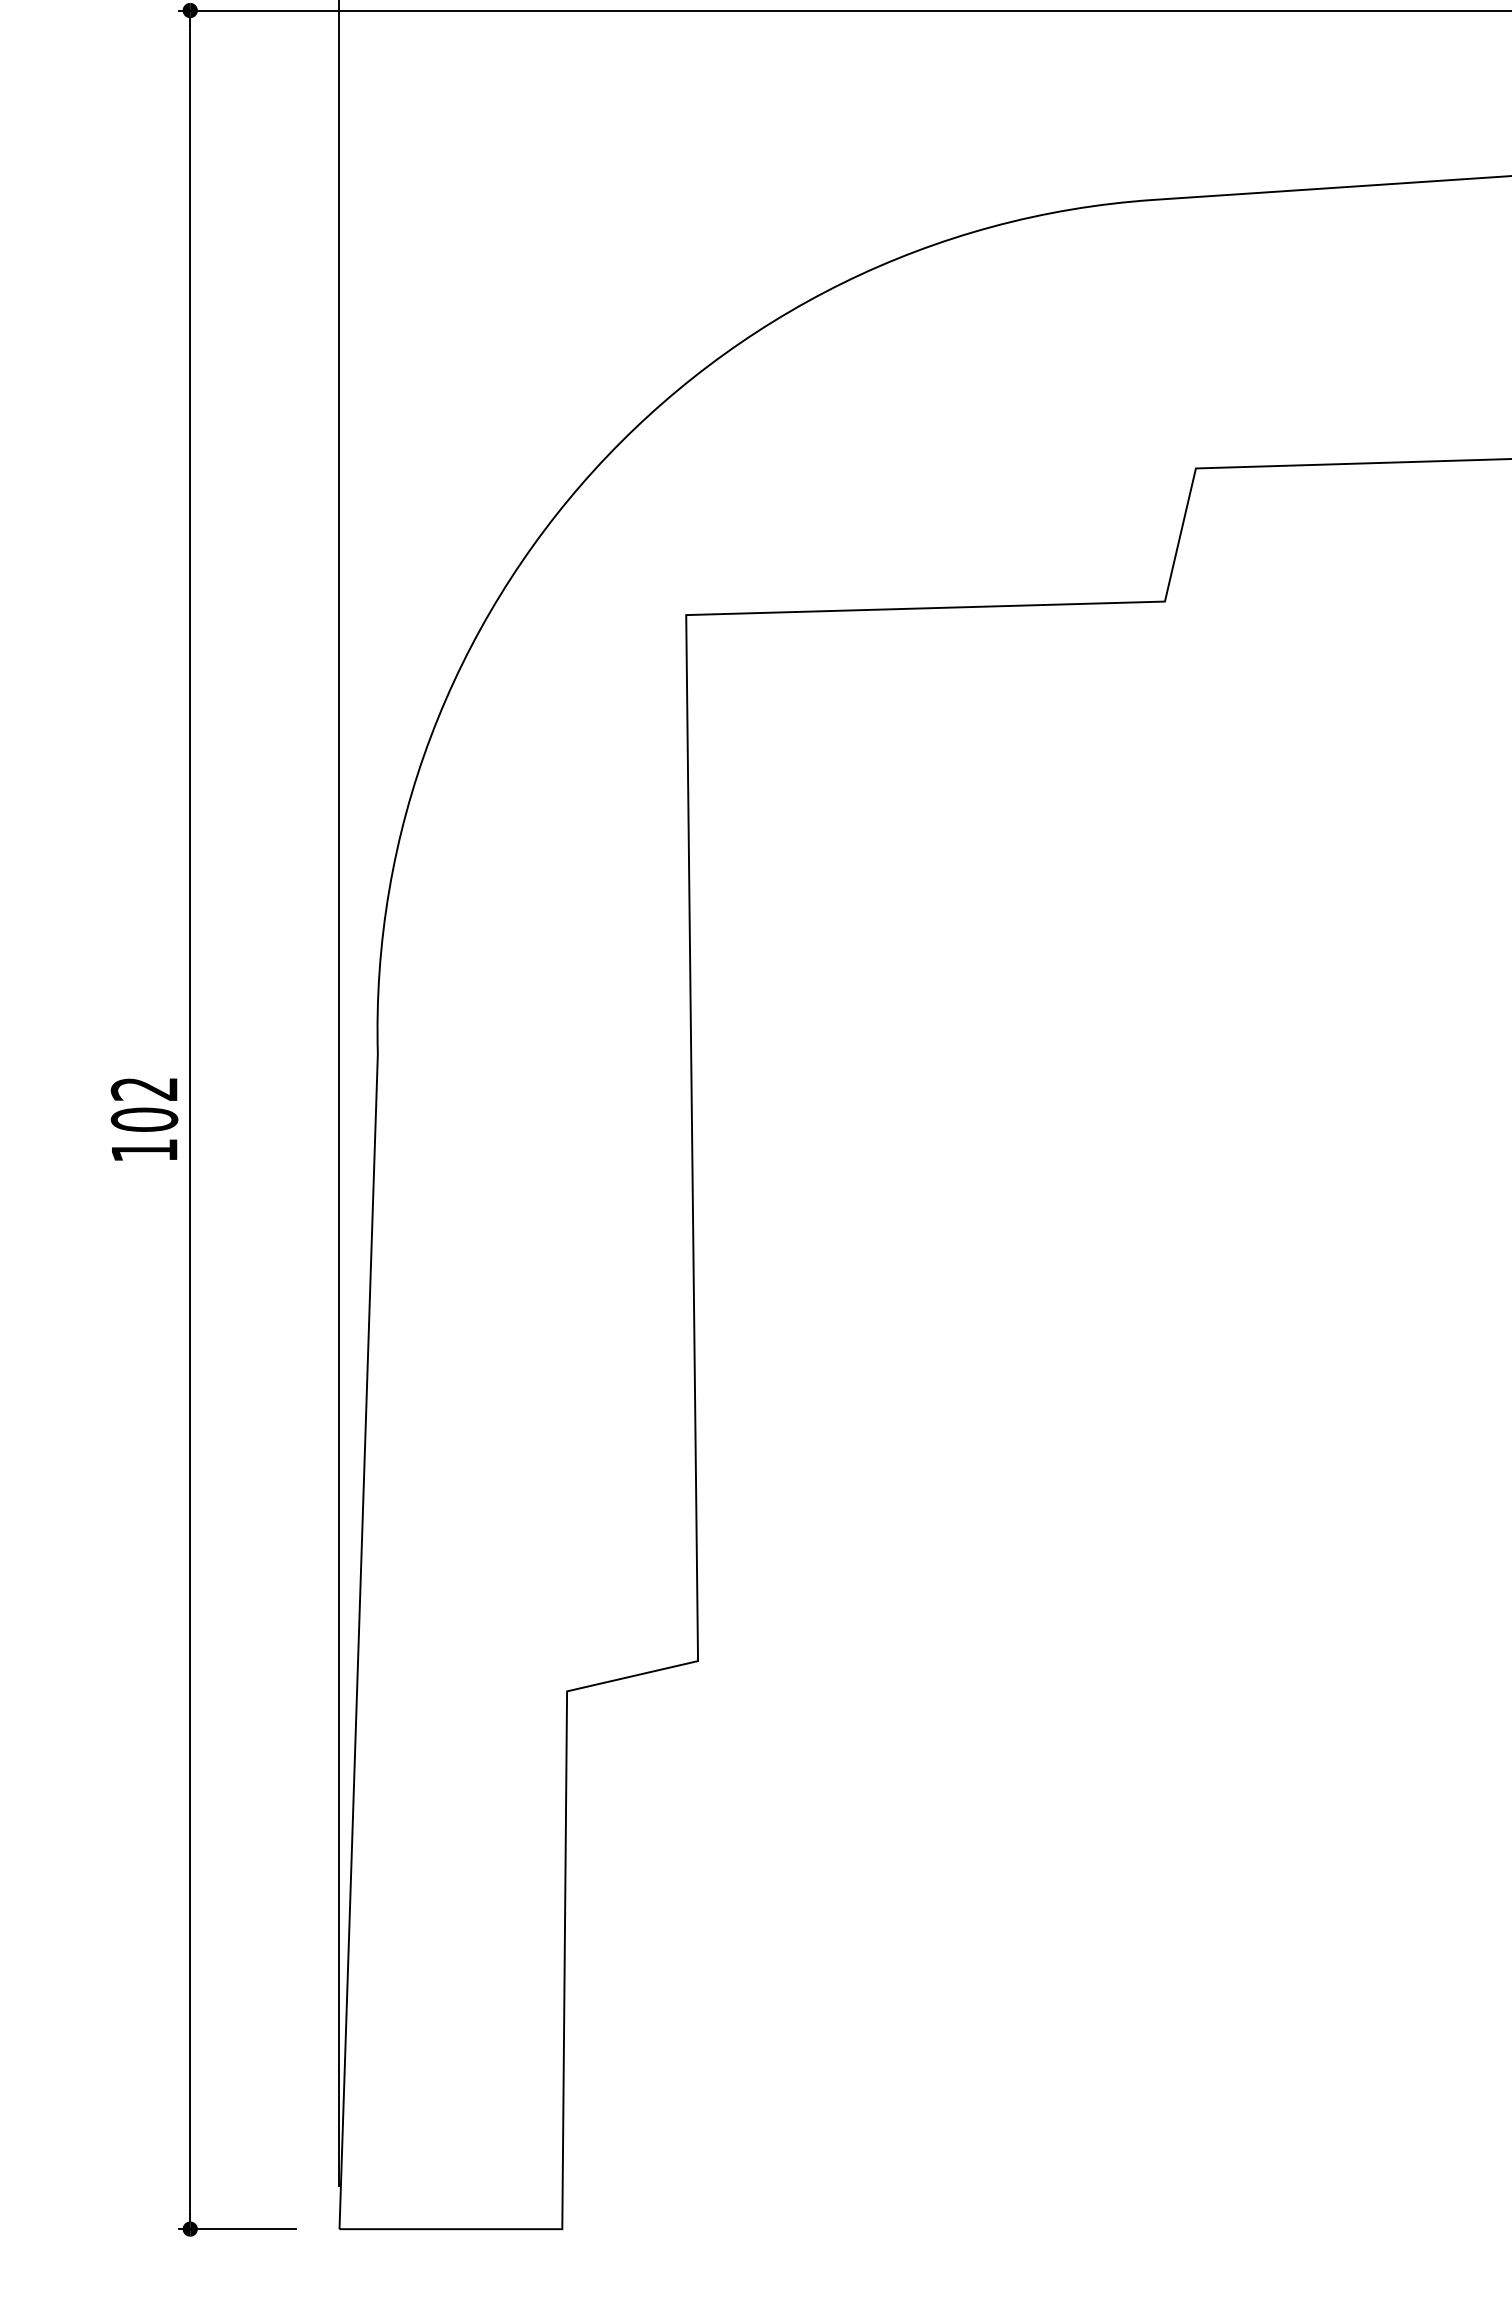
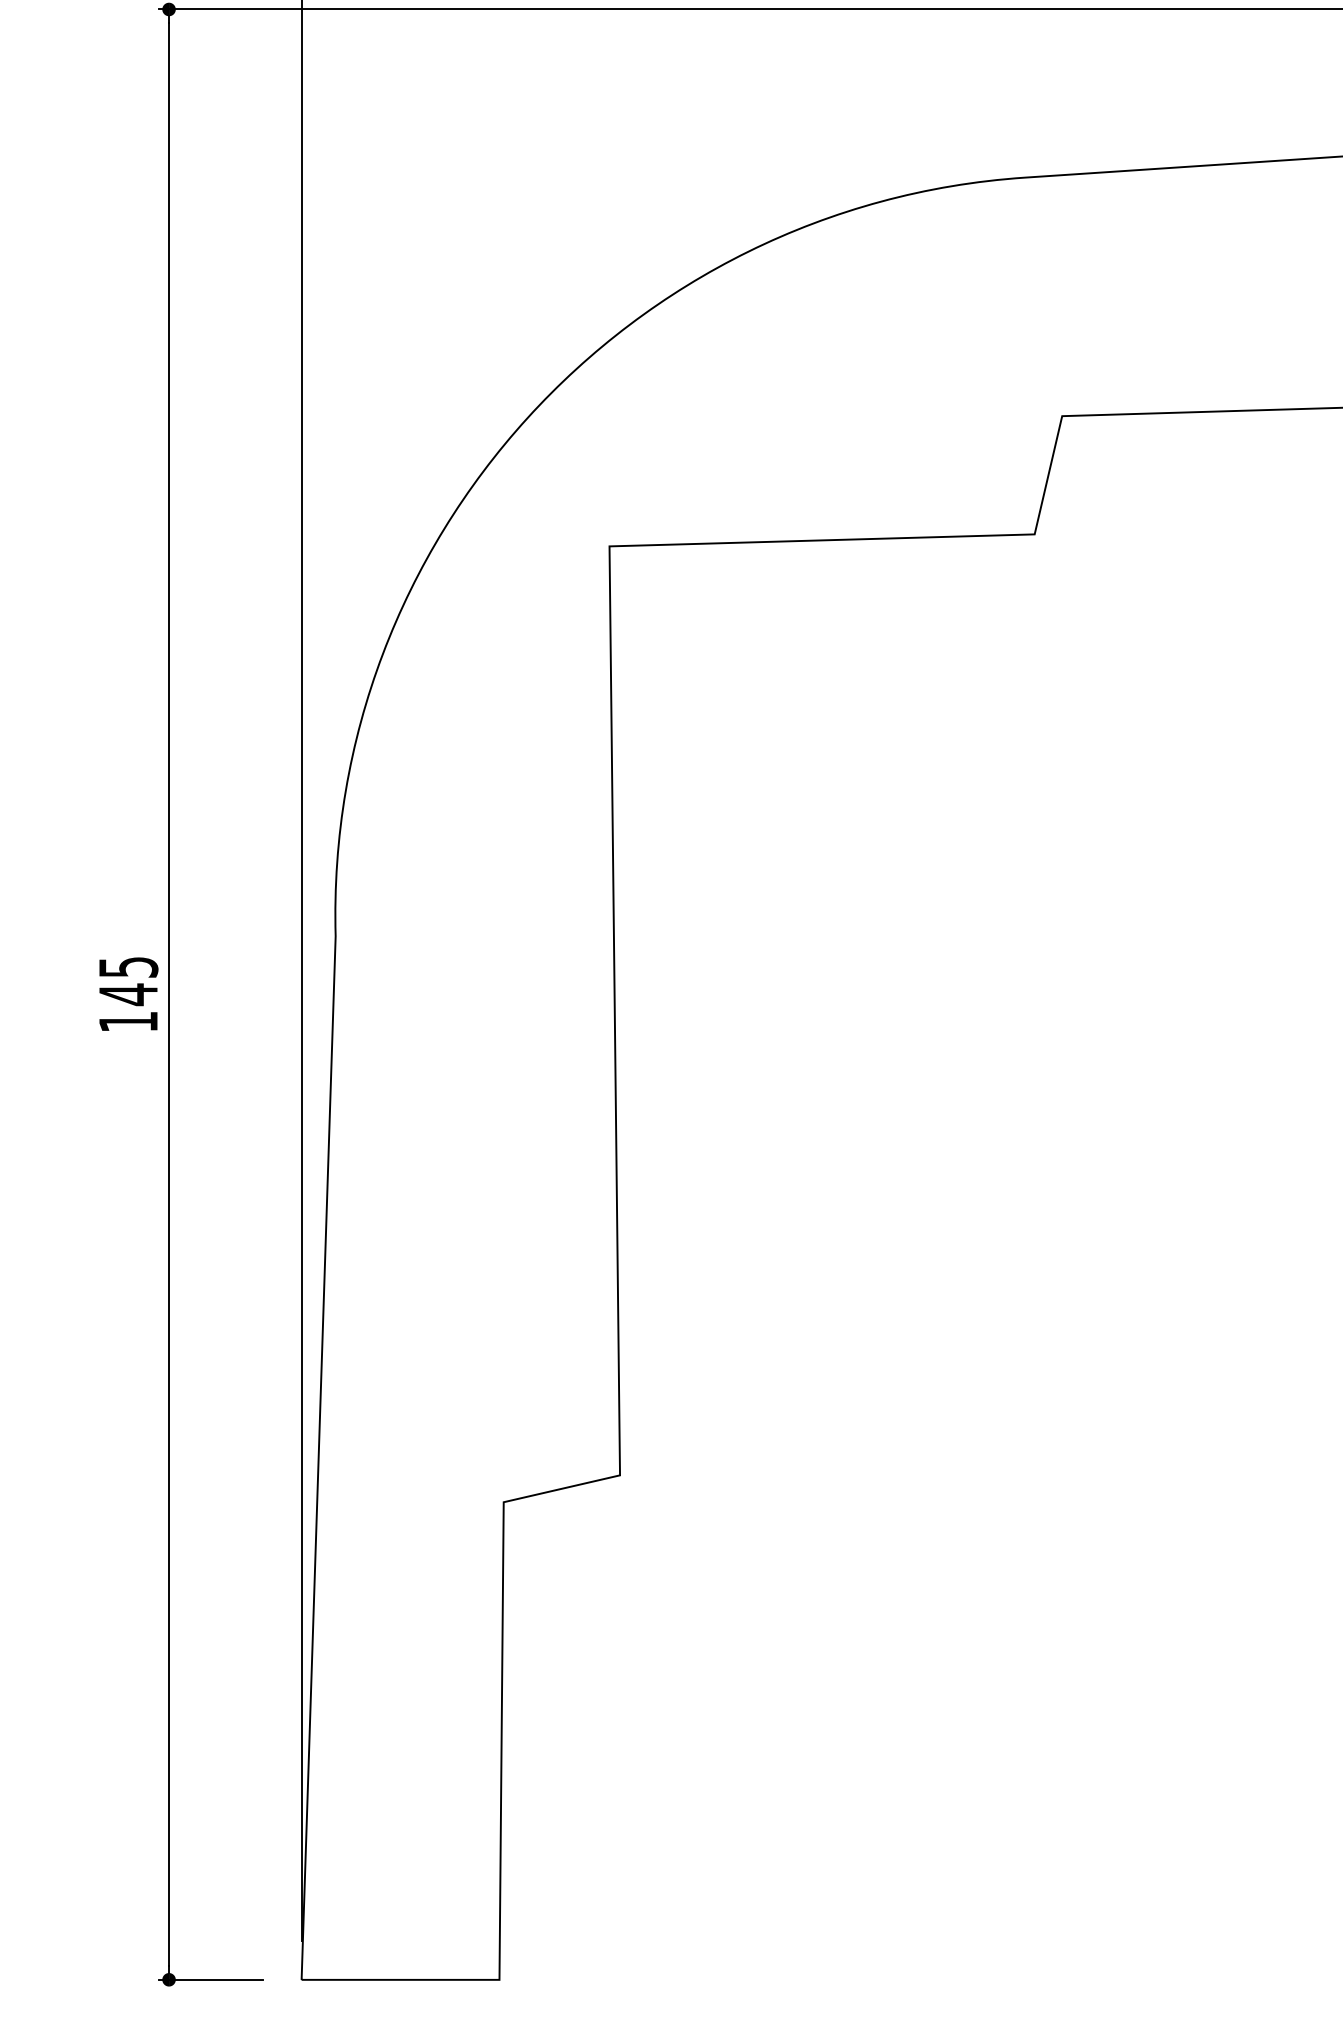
text: (144, 1105) -> (128, 981), 102 -> 145

